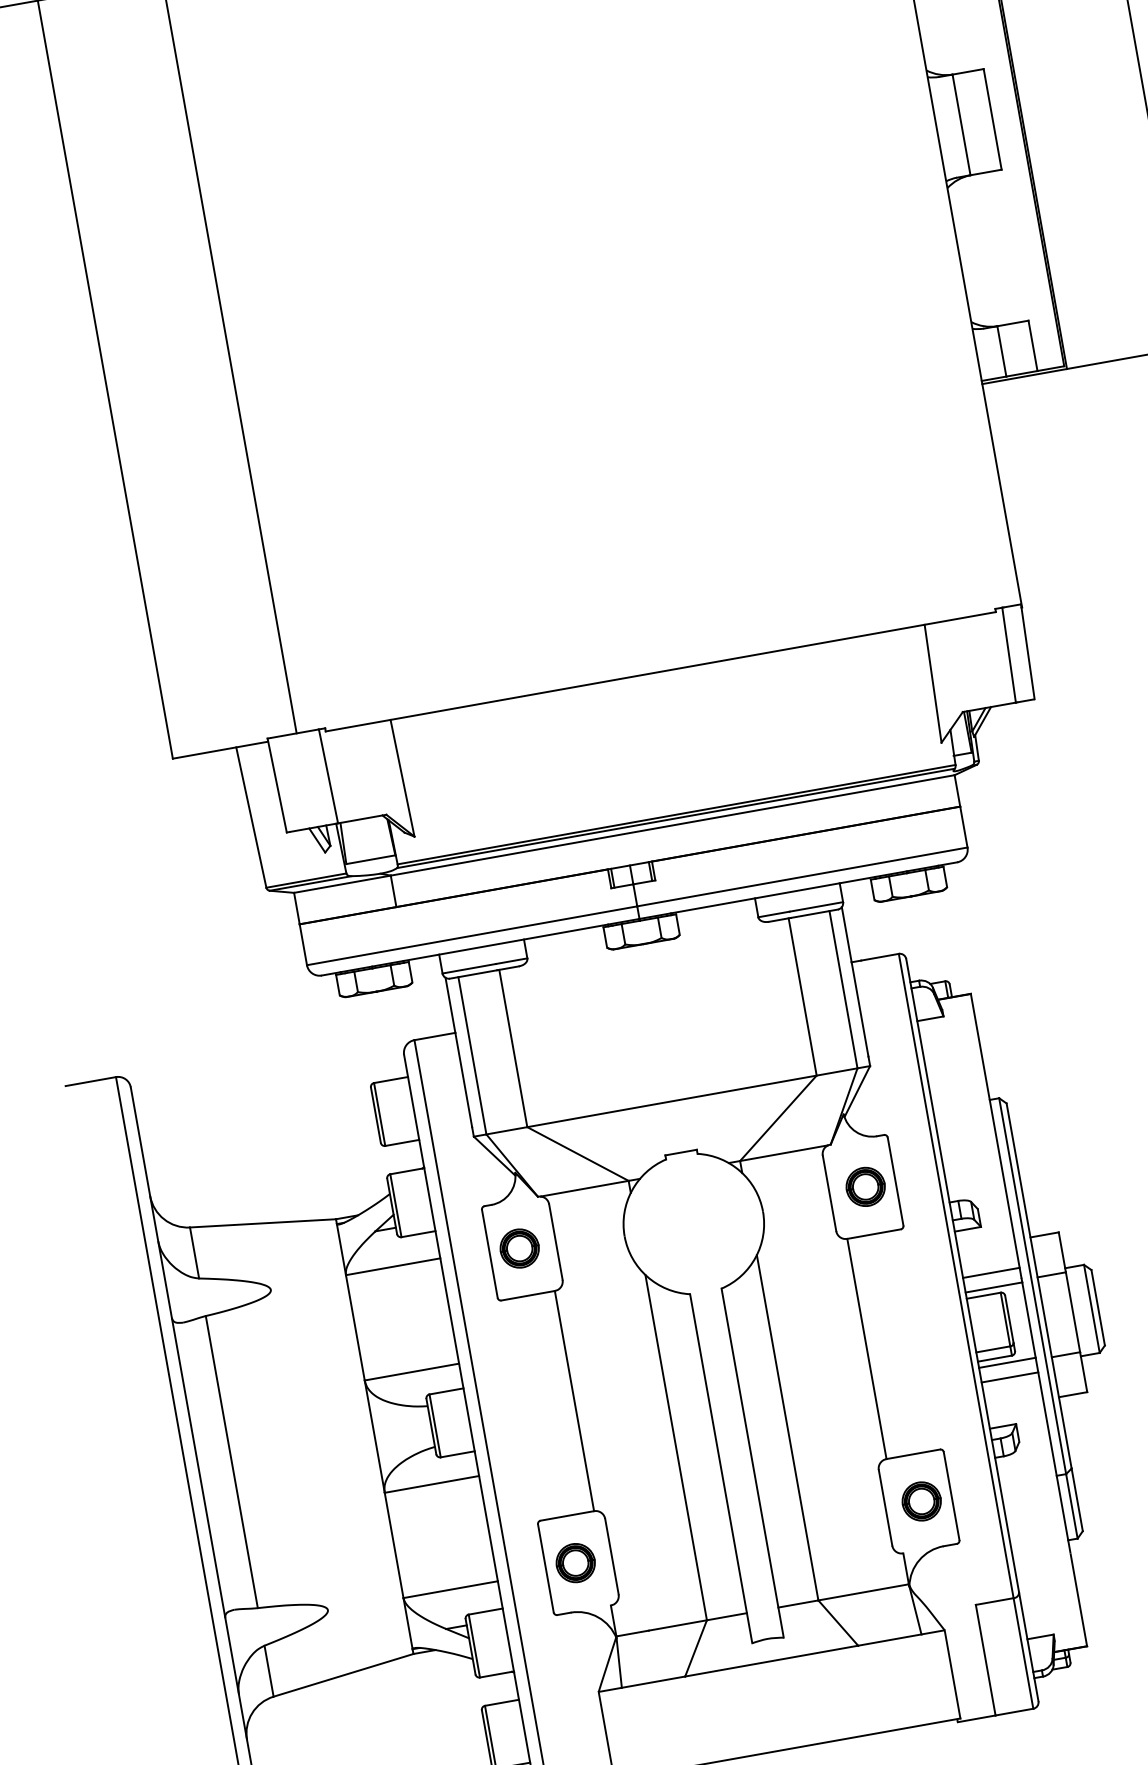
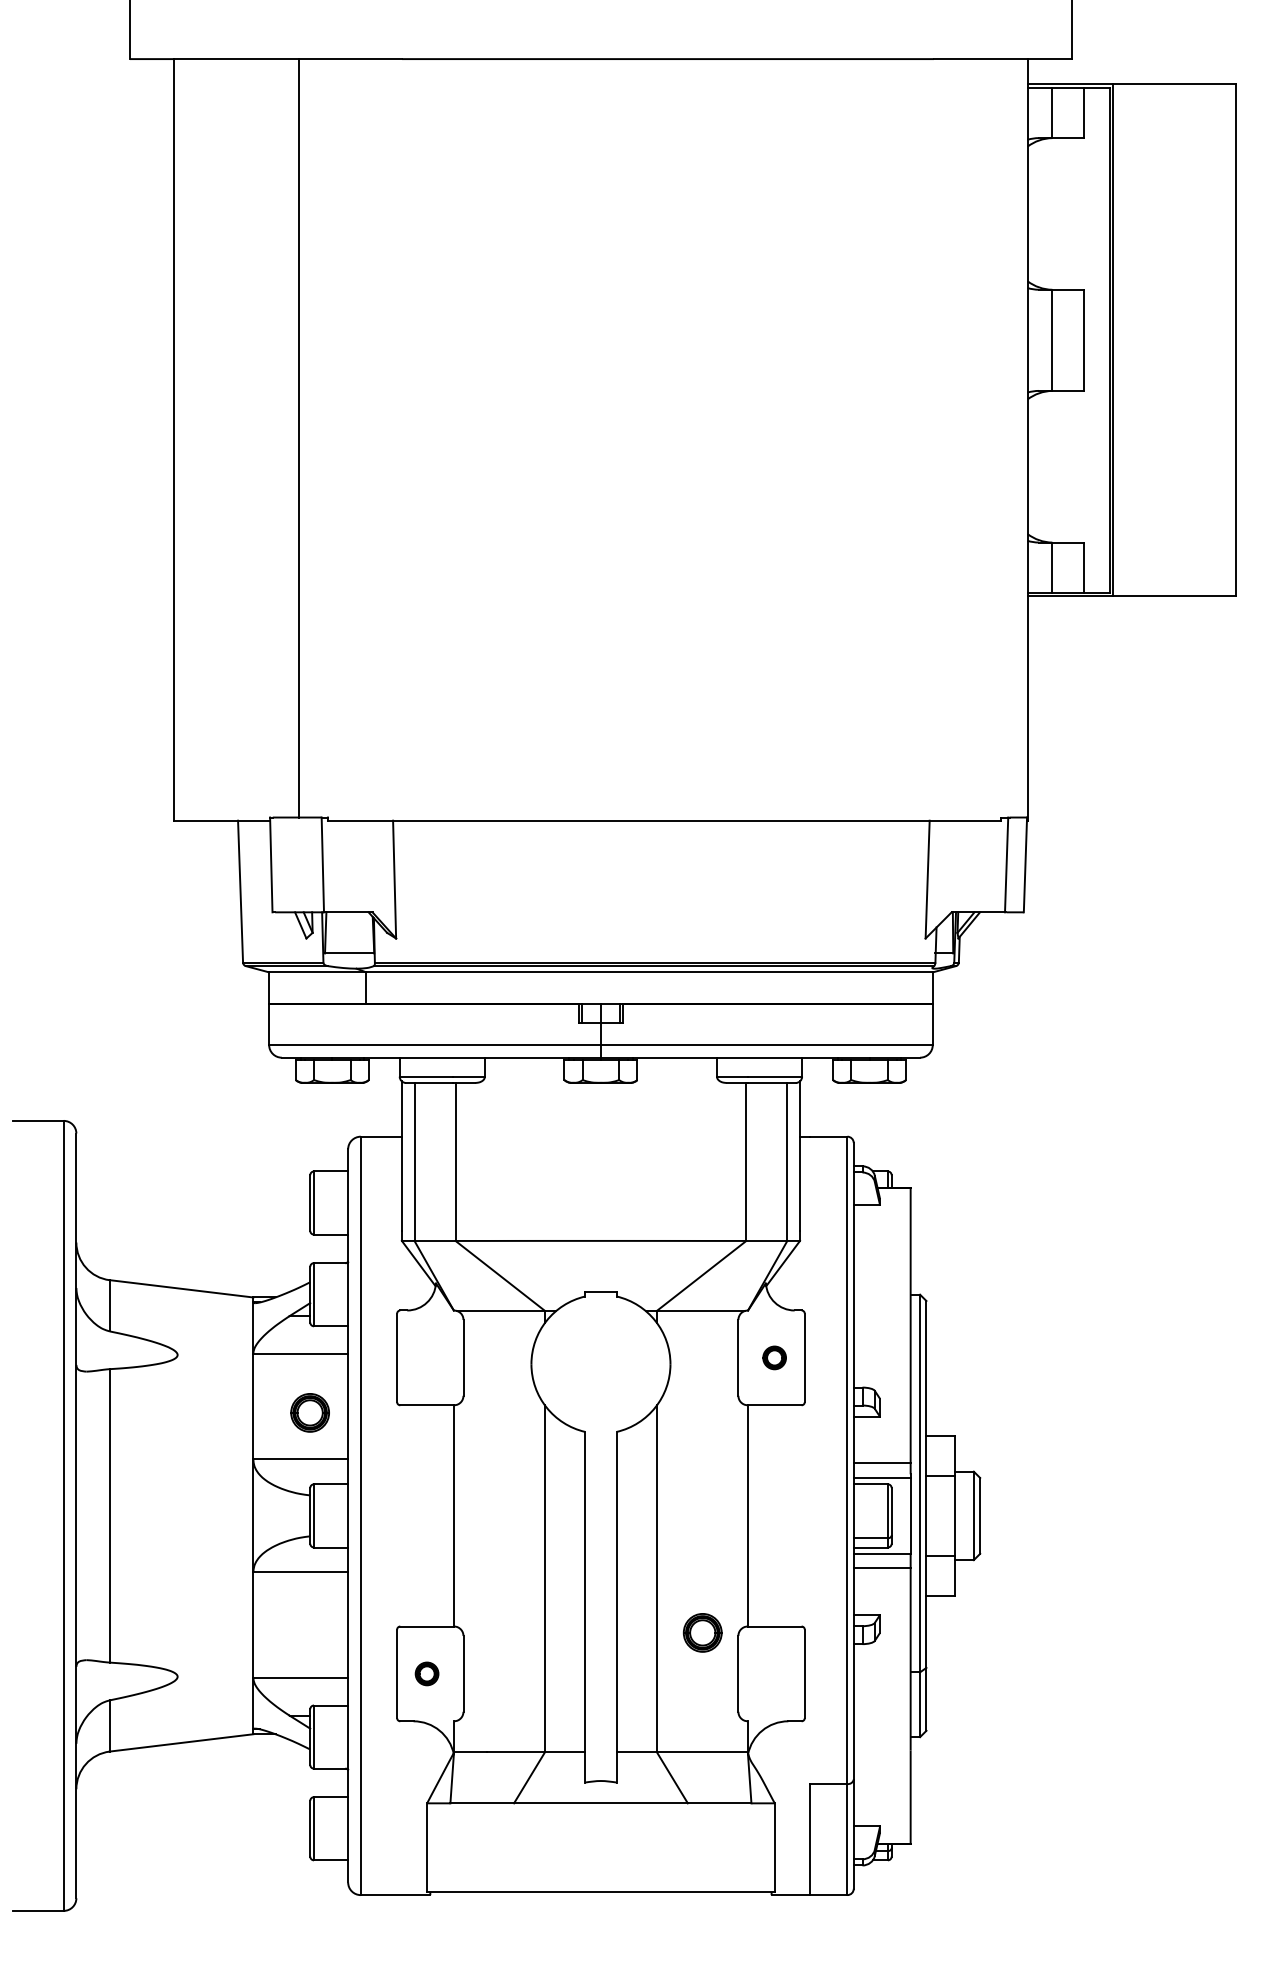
part: (865, 1186) -> (774, 1357), size x0.6
part: (519, 1248) -> (309, 1412), moved
part: (921, 1501) -> (702, 1632), moved
part: (575, 1562) -> (426, 1673), size x0.6

